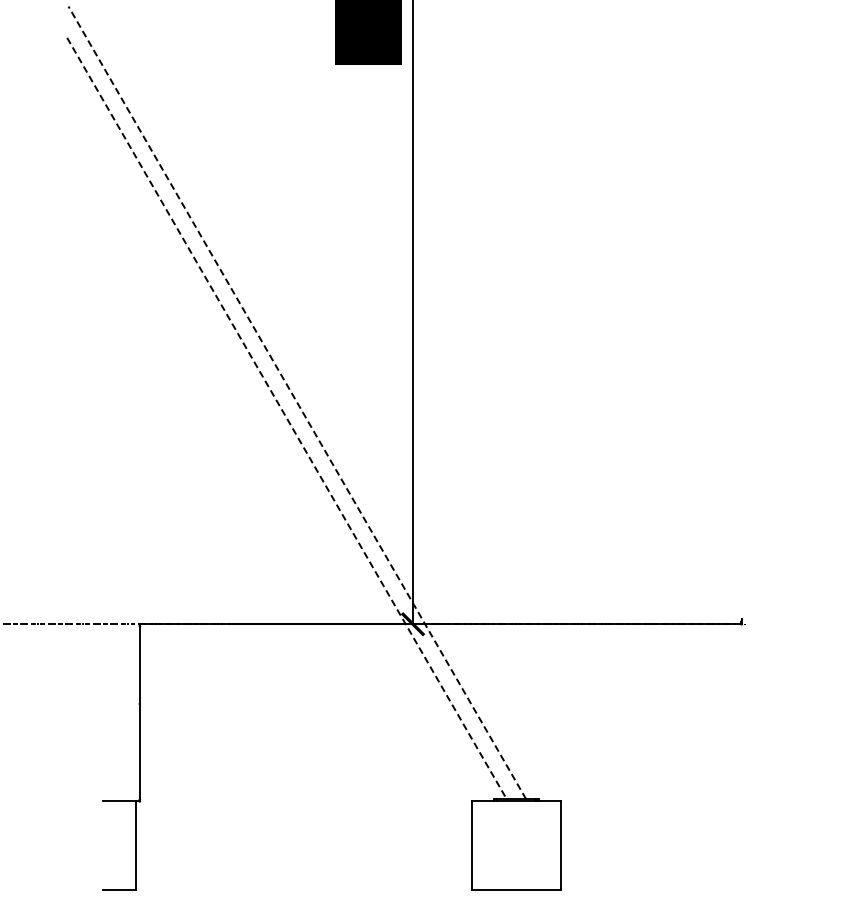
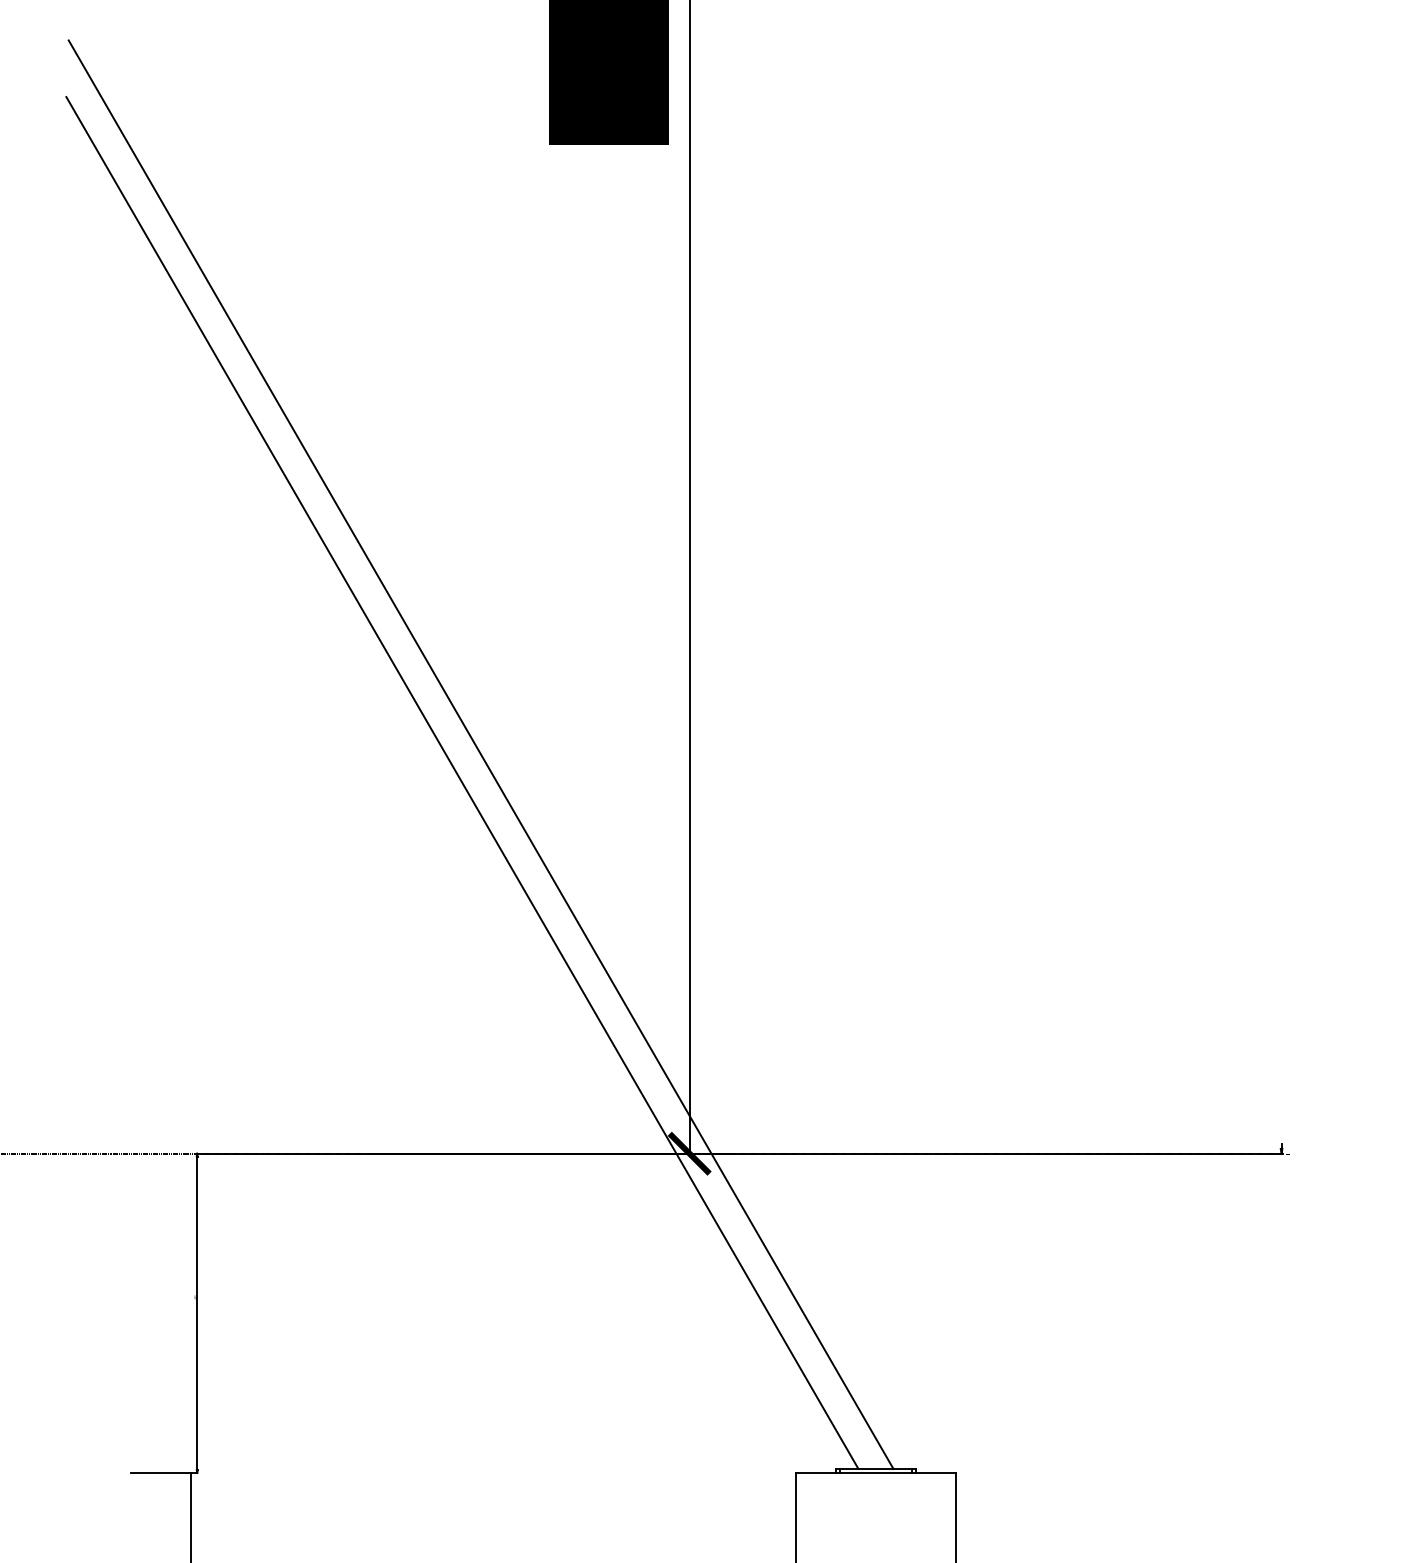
line: (297, 402) -> (481, 754), dashed -> solid
line: (286, 418) -> (461, 782), dashed -> solid

